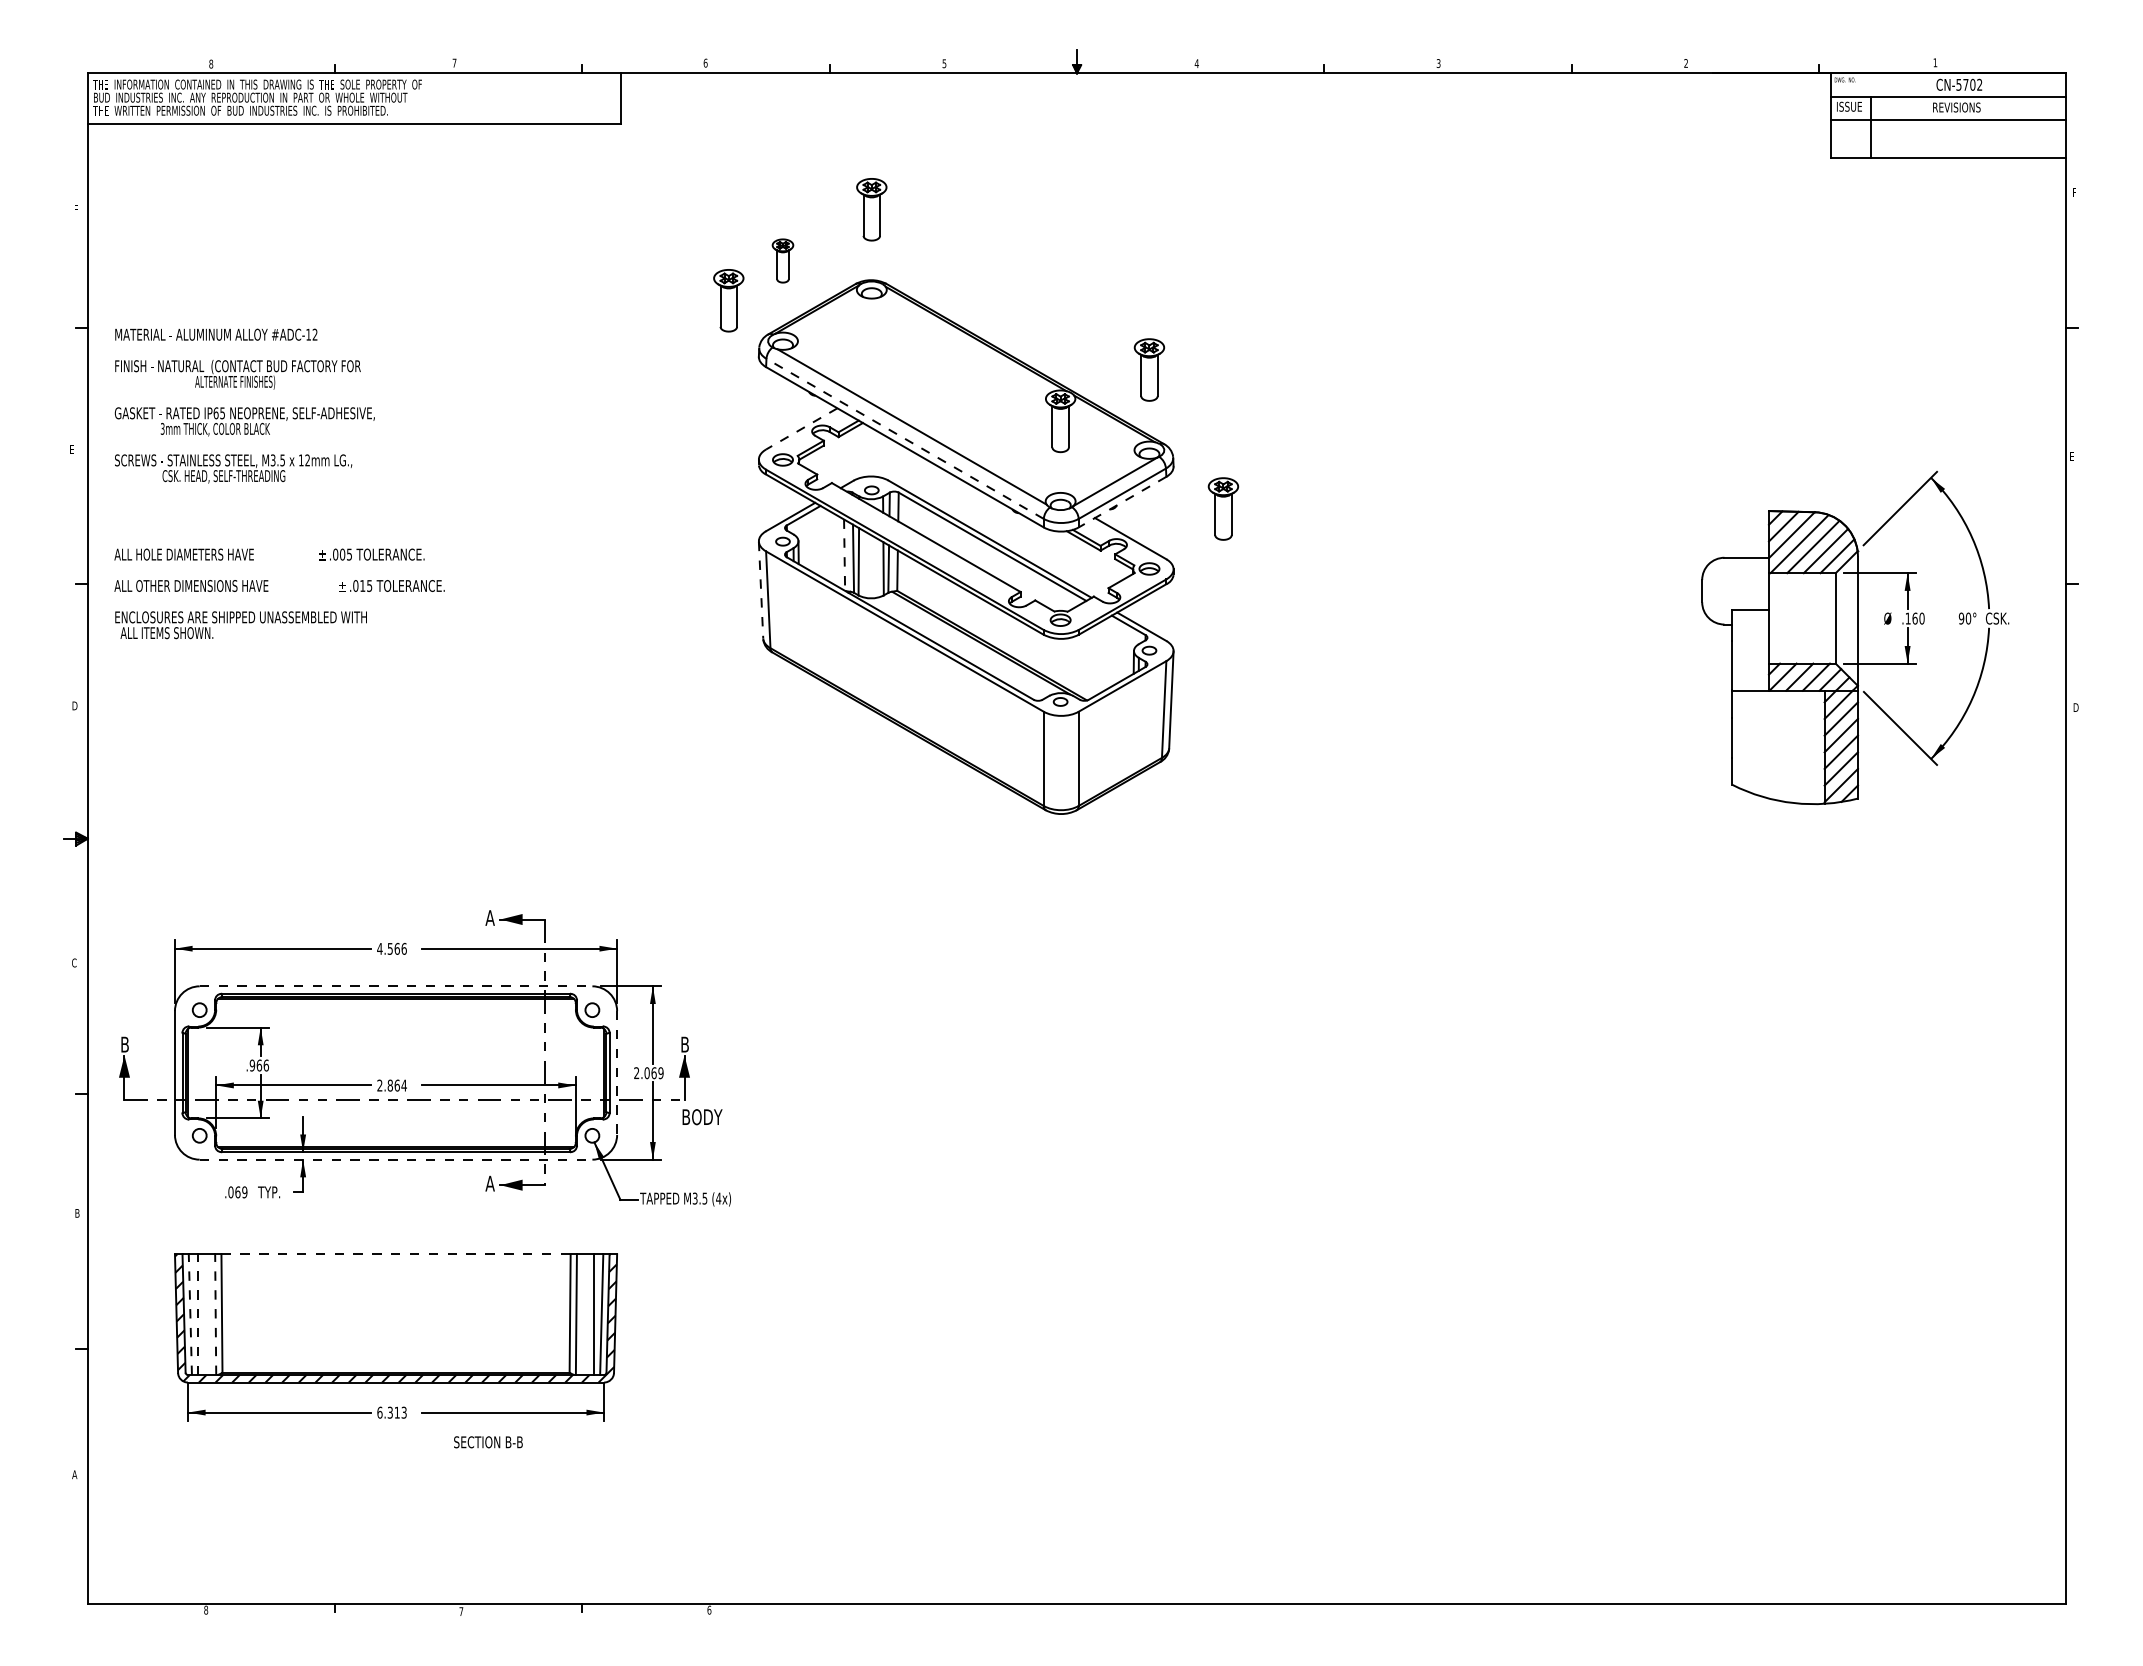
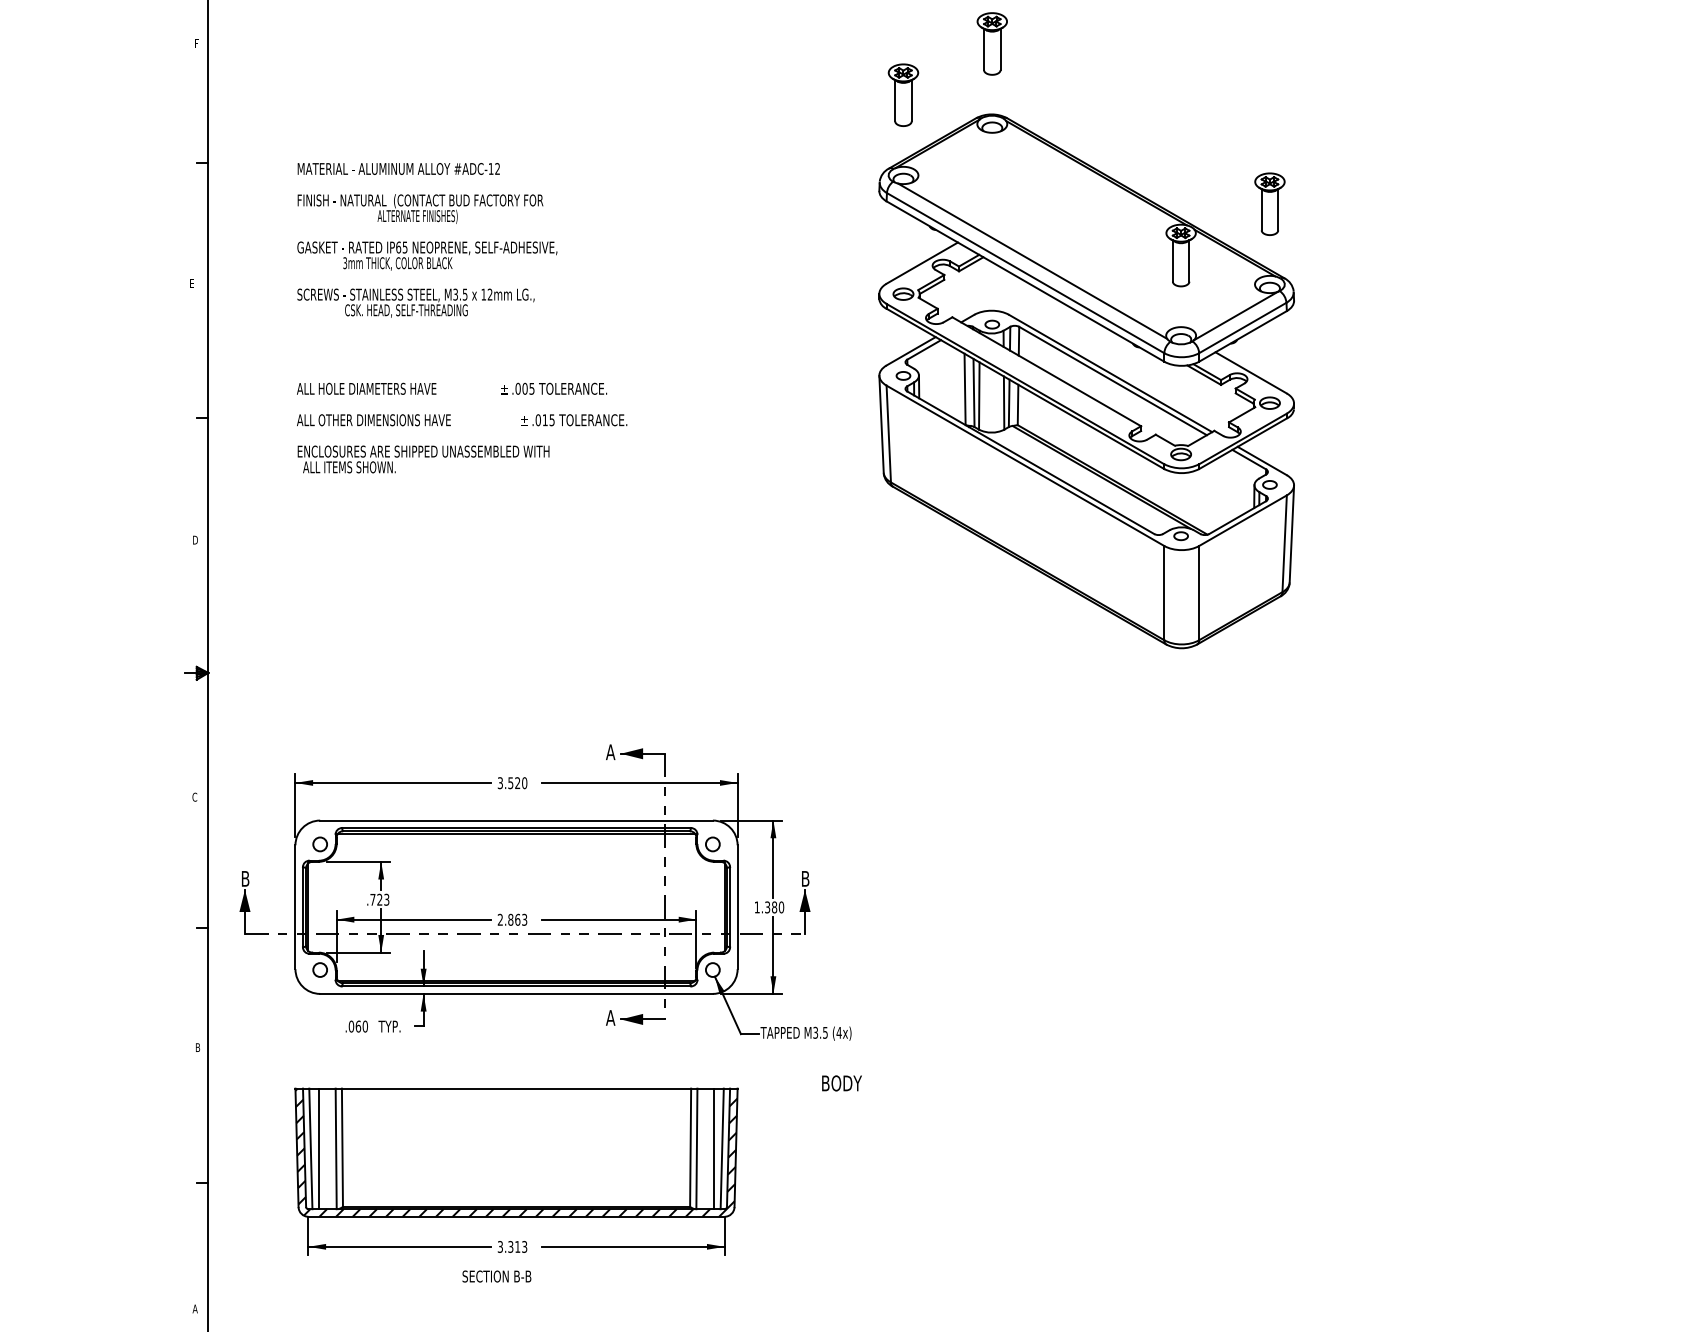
part: (782, 260) -> (902, 94), size x1.43
part: (728, 300) -> (848, 134), removed
line: (801, 429) -> (921, 263), dashed -> solid
line: (904, 438) -> (1024, 272), dashed -> solid
text: (279, 483) -> (461, 317), moved
line: (1122, 502) -> (1242, 336), dashed -> solid
part: (1223, 508) -> (1343, 342), removed
line: (844, 555) -> (964, 389), dashed -> solid
line: (761, 590) -> (881, 424), dashed -> solid
text: (391, 948) -> (511, 782), 4.566 -> 3.520
line: (396, 986) -> (516, 820), dashed -> solid
text: (259, 1065) -> (379, 899), .966 -> .723
line: (617, 1073) -> (737, 907), dashed -> solid
text: (648, 1073) -> (768, 907), 2.069 -> 1.380
text: (403, 1085) -> (523, 919), 2.864 -> 2.863
text: (702, 1117) -> (841, 1083), moved
line: (396, 1159) -> (516, 993), dashed -> solid
text: (244, 1192) -> (364, 1026), .069 -> .060
line: (396, 1254) -> (516, 1088), dashed -> solid
line: (190, 1314) -> (310, 1148), dashed -> solid
line: (198, 1314) -> (318, 1148), dashed -> solid
line: (215, 1314) -> (335, 1148), dashed -> solid
text: (379, 1412) -> (499, 1246), 6.313 -> 3.313
text: (488, 1442) -> (496, 1276), moved

